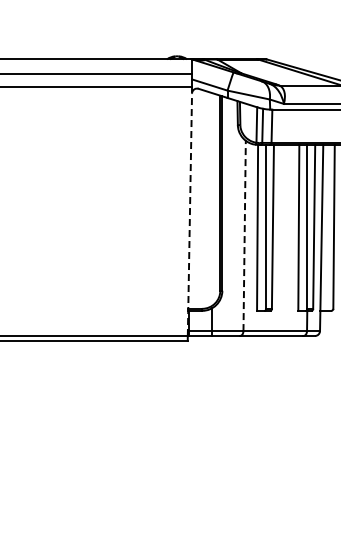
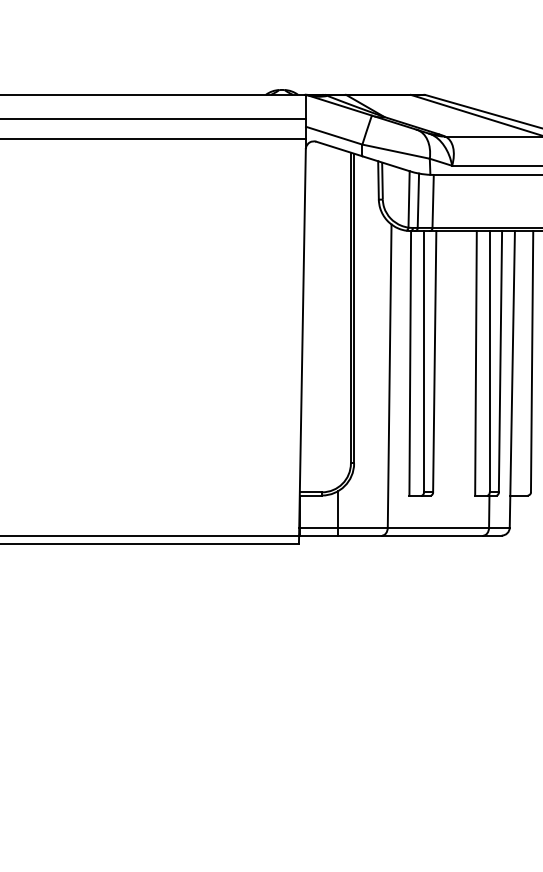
line: (189, 214) -> (301, 341), dashed -> solid
line: (244, 235) -> (389, 375), dashed -> solid

